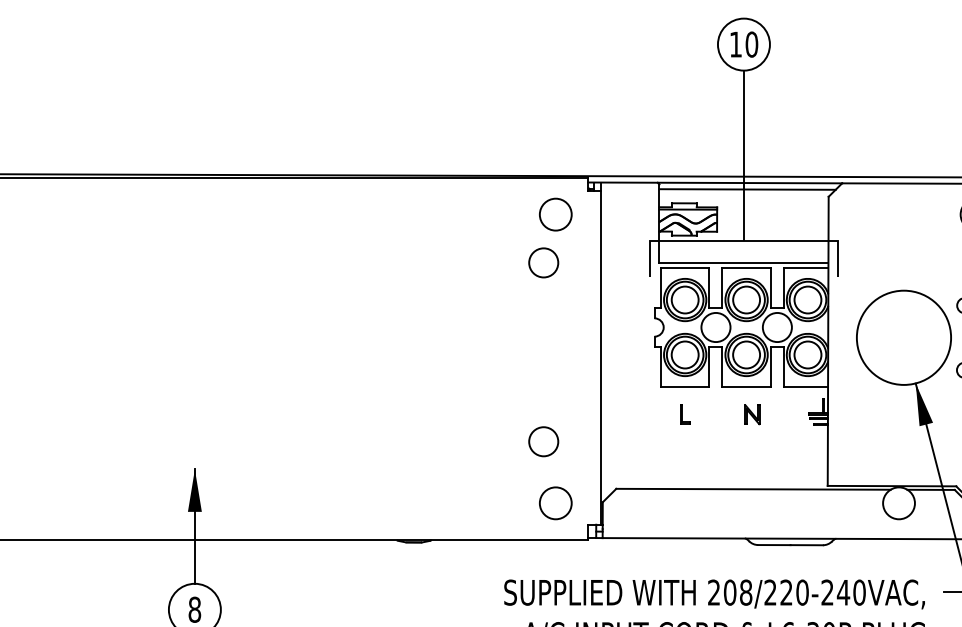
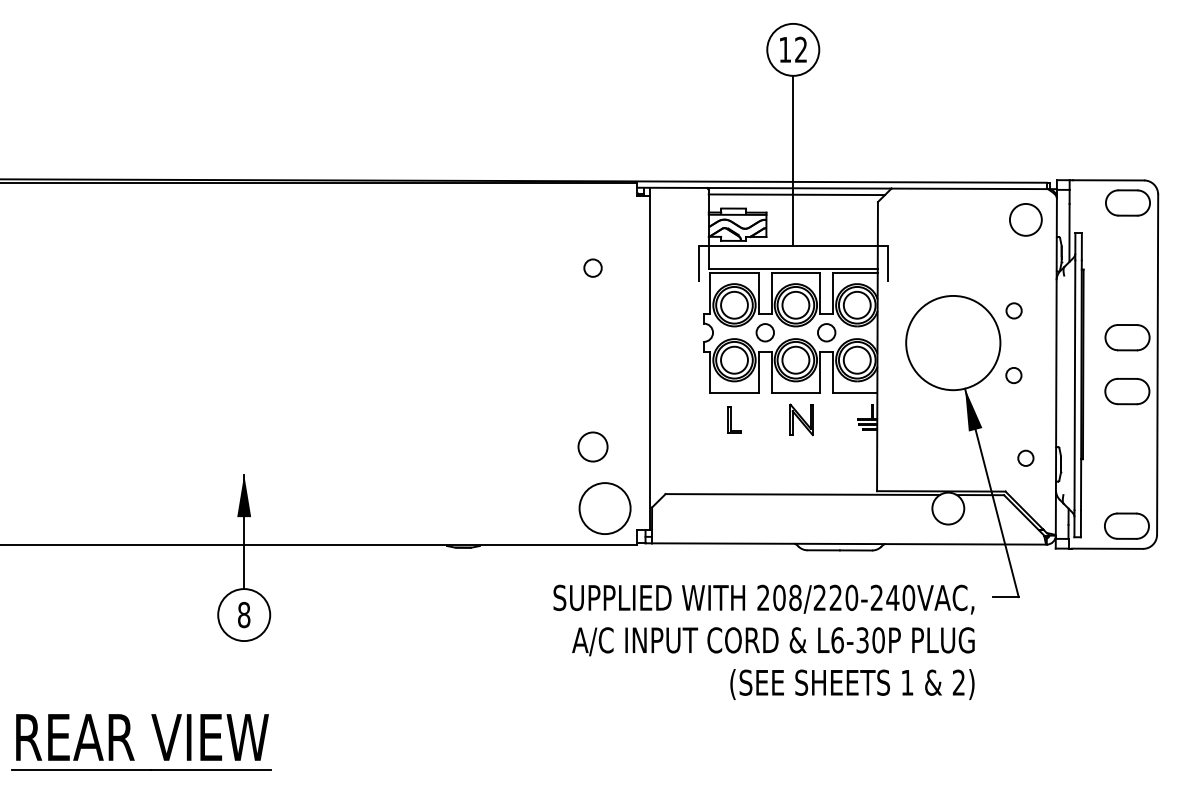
text: (752, 44) -> (801, 49), 10 -> 12
circle: (555, 214) -> (604, 219), removed
circle: (543, 262) -> (592, 267), size x0.6
circle: (715, 327) -> (764, 332), size x0.6
circle: (777, 327) -> (826, 332), size x0.6
part: (685, 414) -> (734, 419), size x1.4
part: (752, 414) -> (801, 419), size x1.6
circle: (556, 503) -> (605, 508), size x1.6

